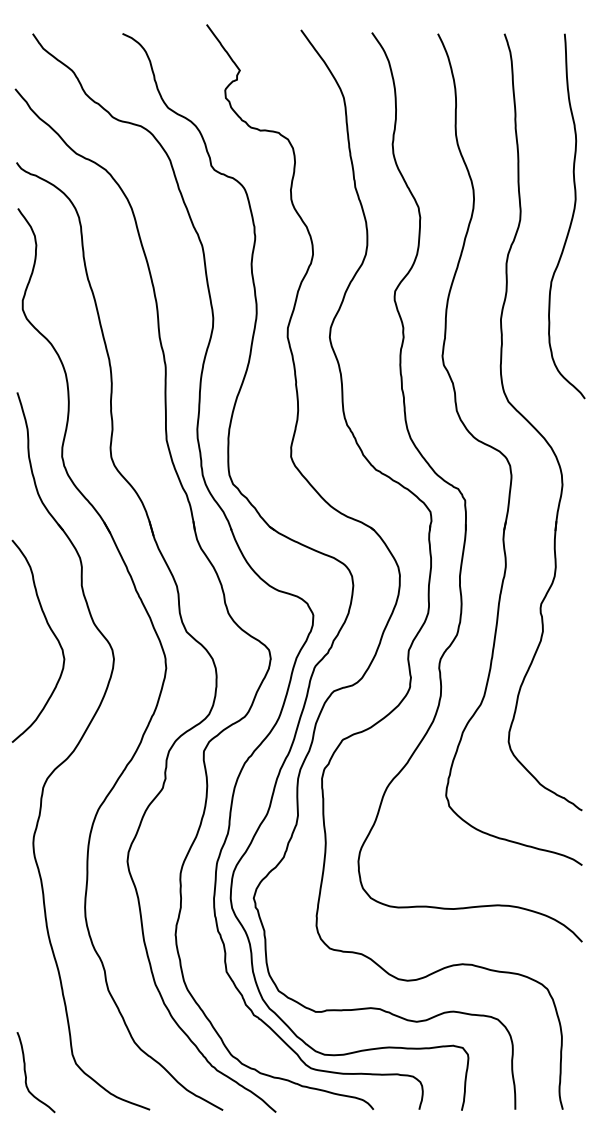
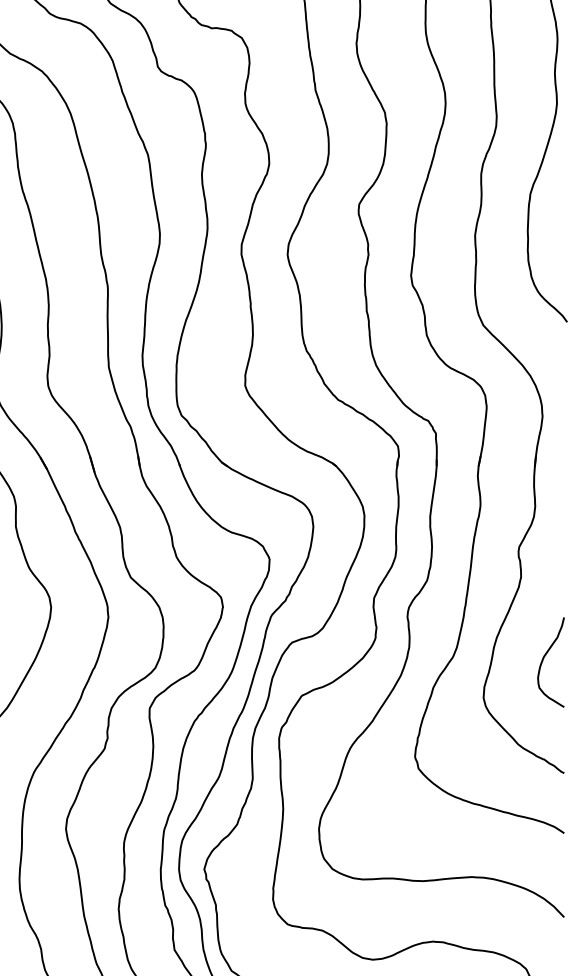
curve: (563, 708) -> (543, 661), added

